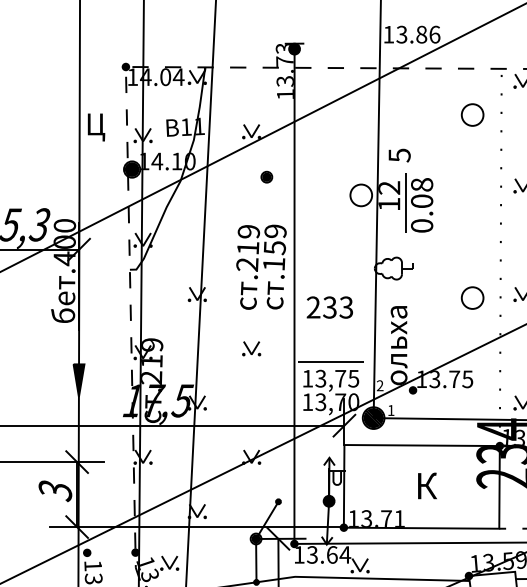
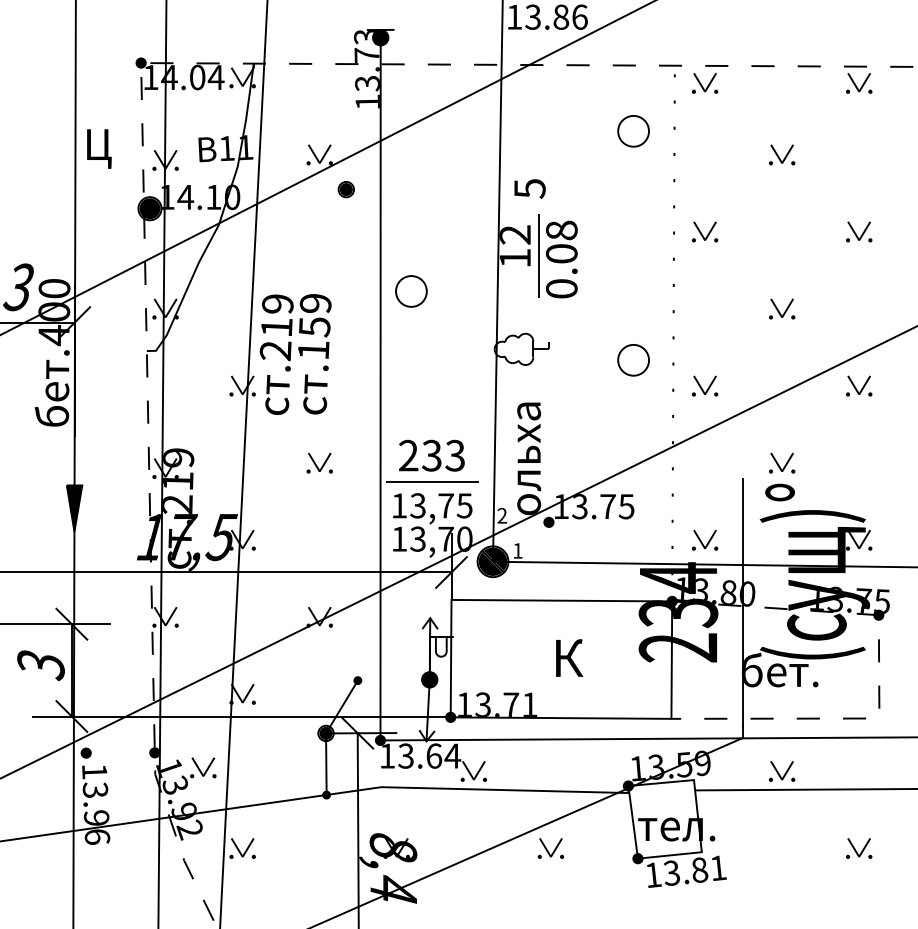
part: (266, 177) -> (345, 189), moved
part: (361, 195) -> (411, 291), moved
text: (261, 267) -> (295, 354), moved
part: (472, 298) -> (633, 360), moved
text: (329, 307) -> (431, 455), moved

